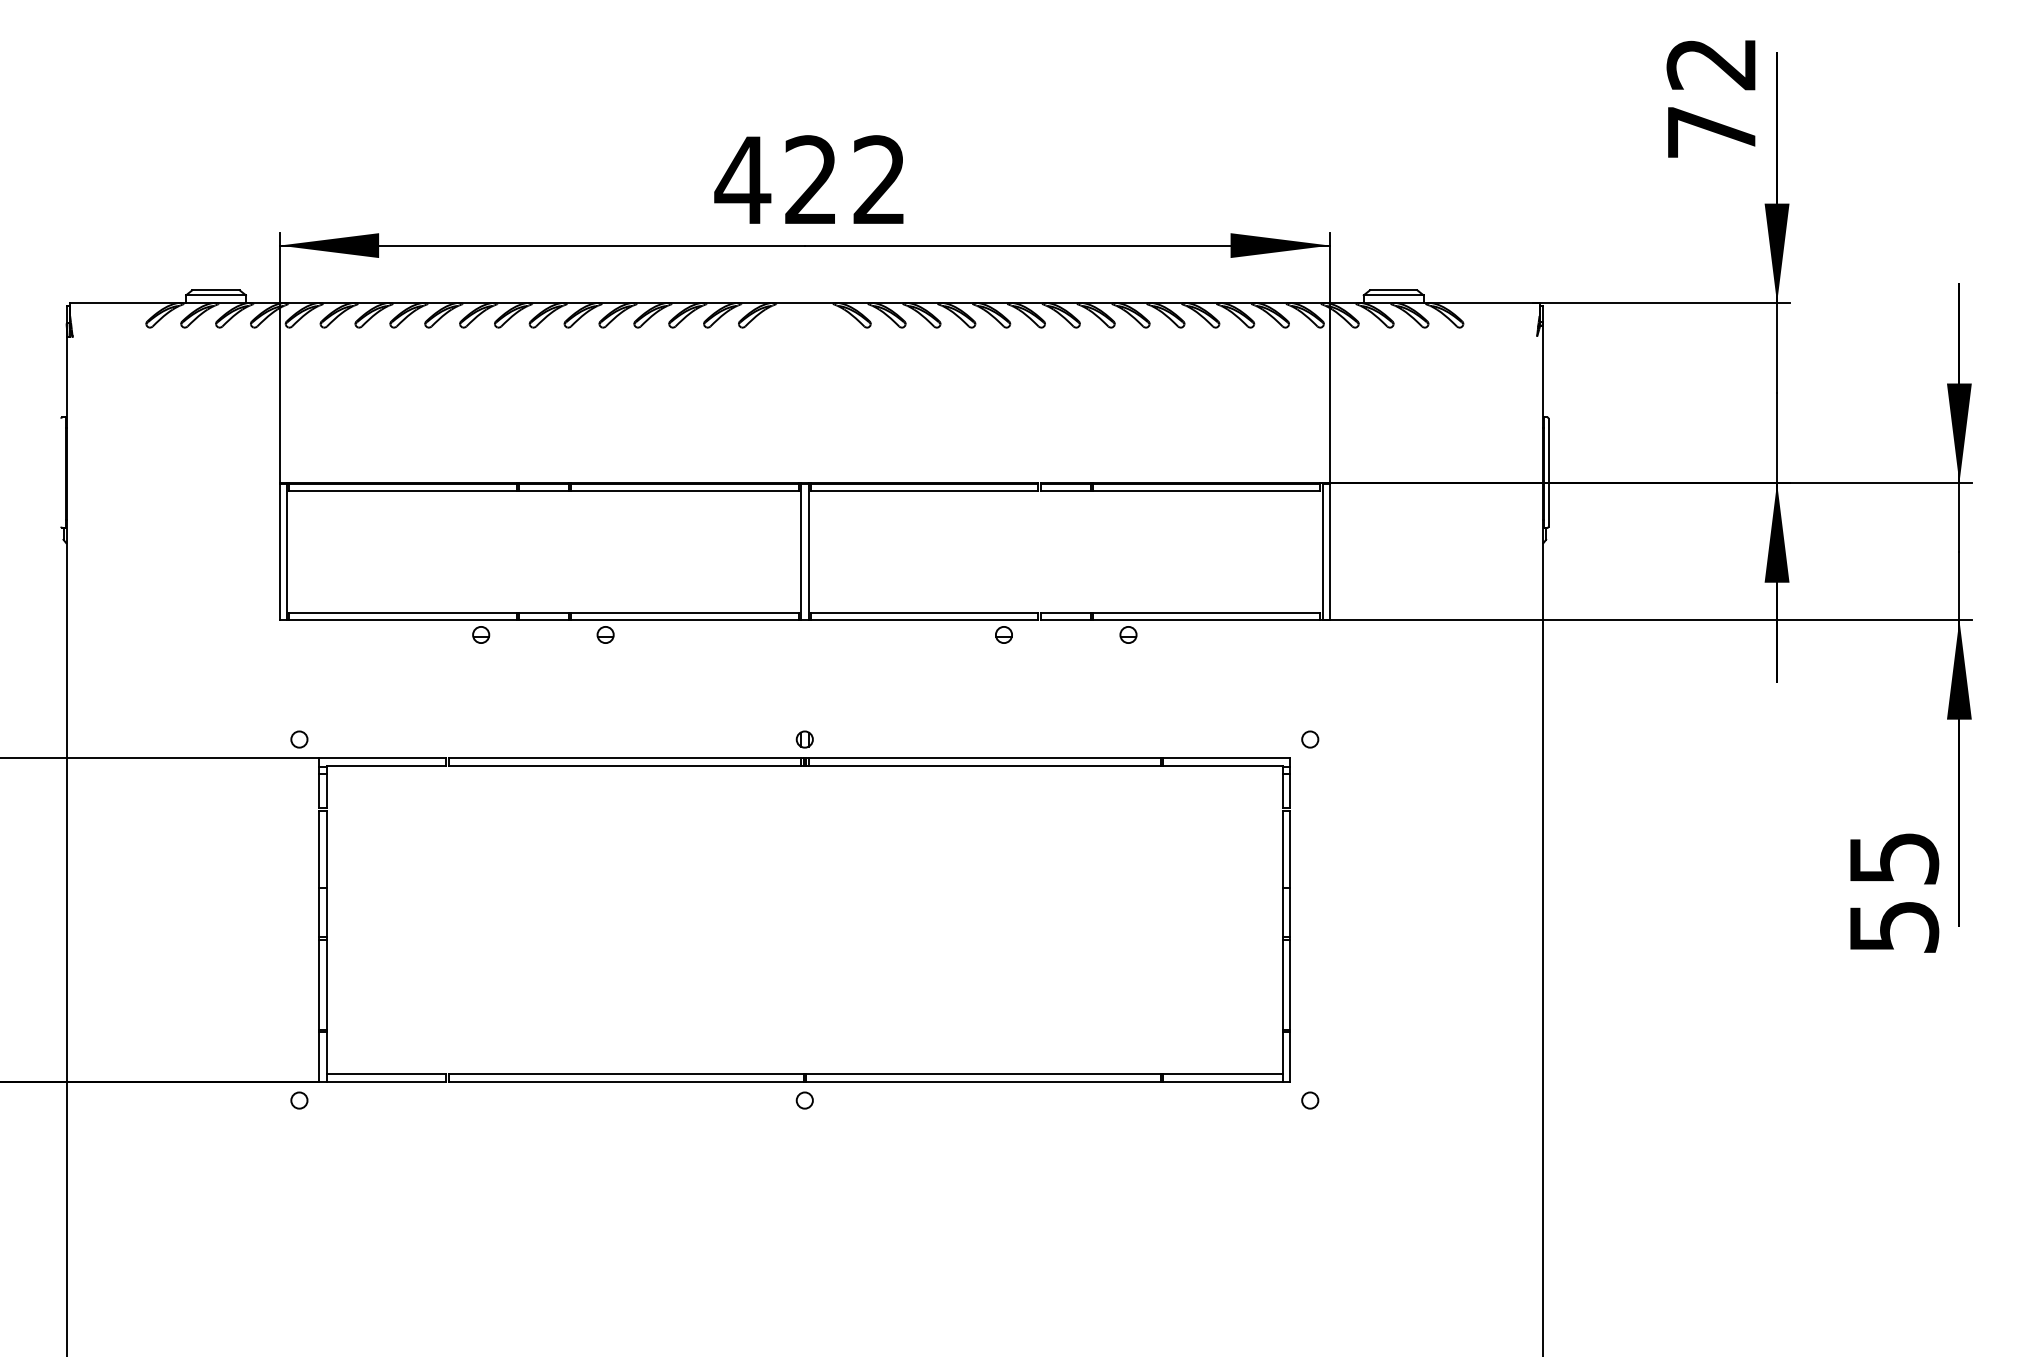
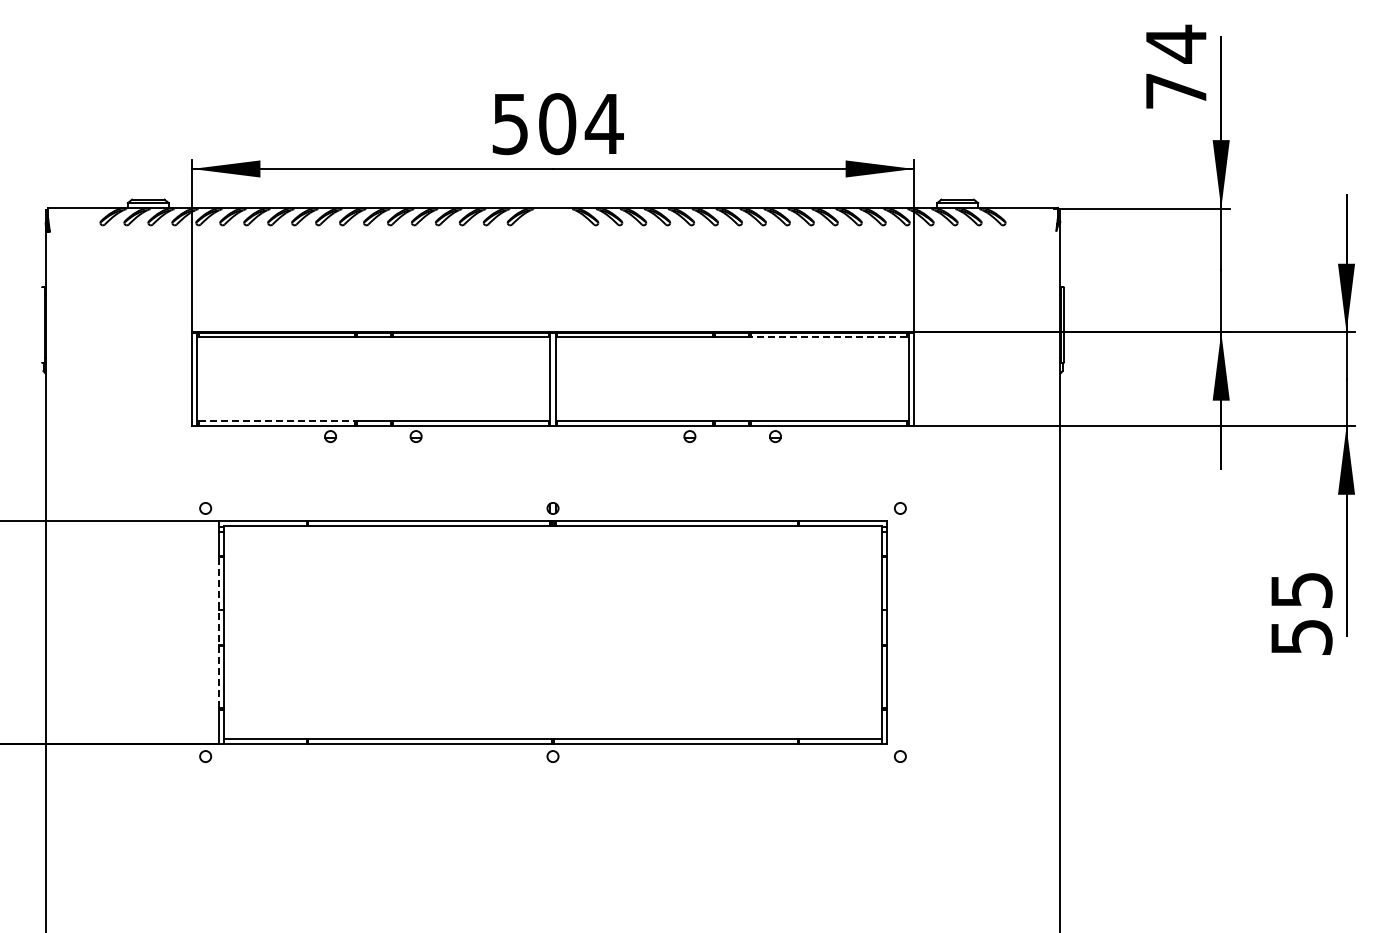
text: (1710, 63) -> (1175, 43), 72 -> 74
text: (809, 180) -> (556, 124), 422 -> 504
line: (1205, 490) -> (828, 337), solid -> dashed
line: (403, 613) -> (277, 421), solid -> dashed
line: (319, 920) -> (219, 632), solid -> dashed

